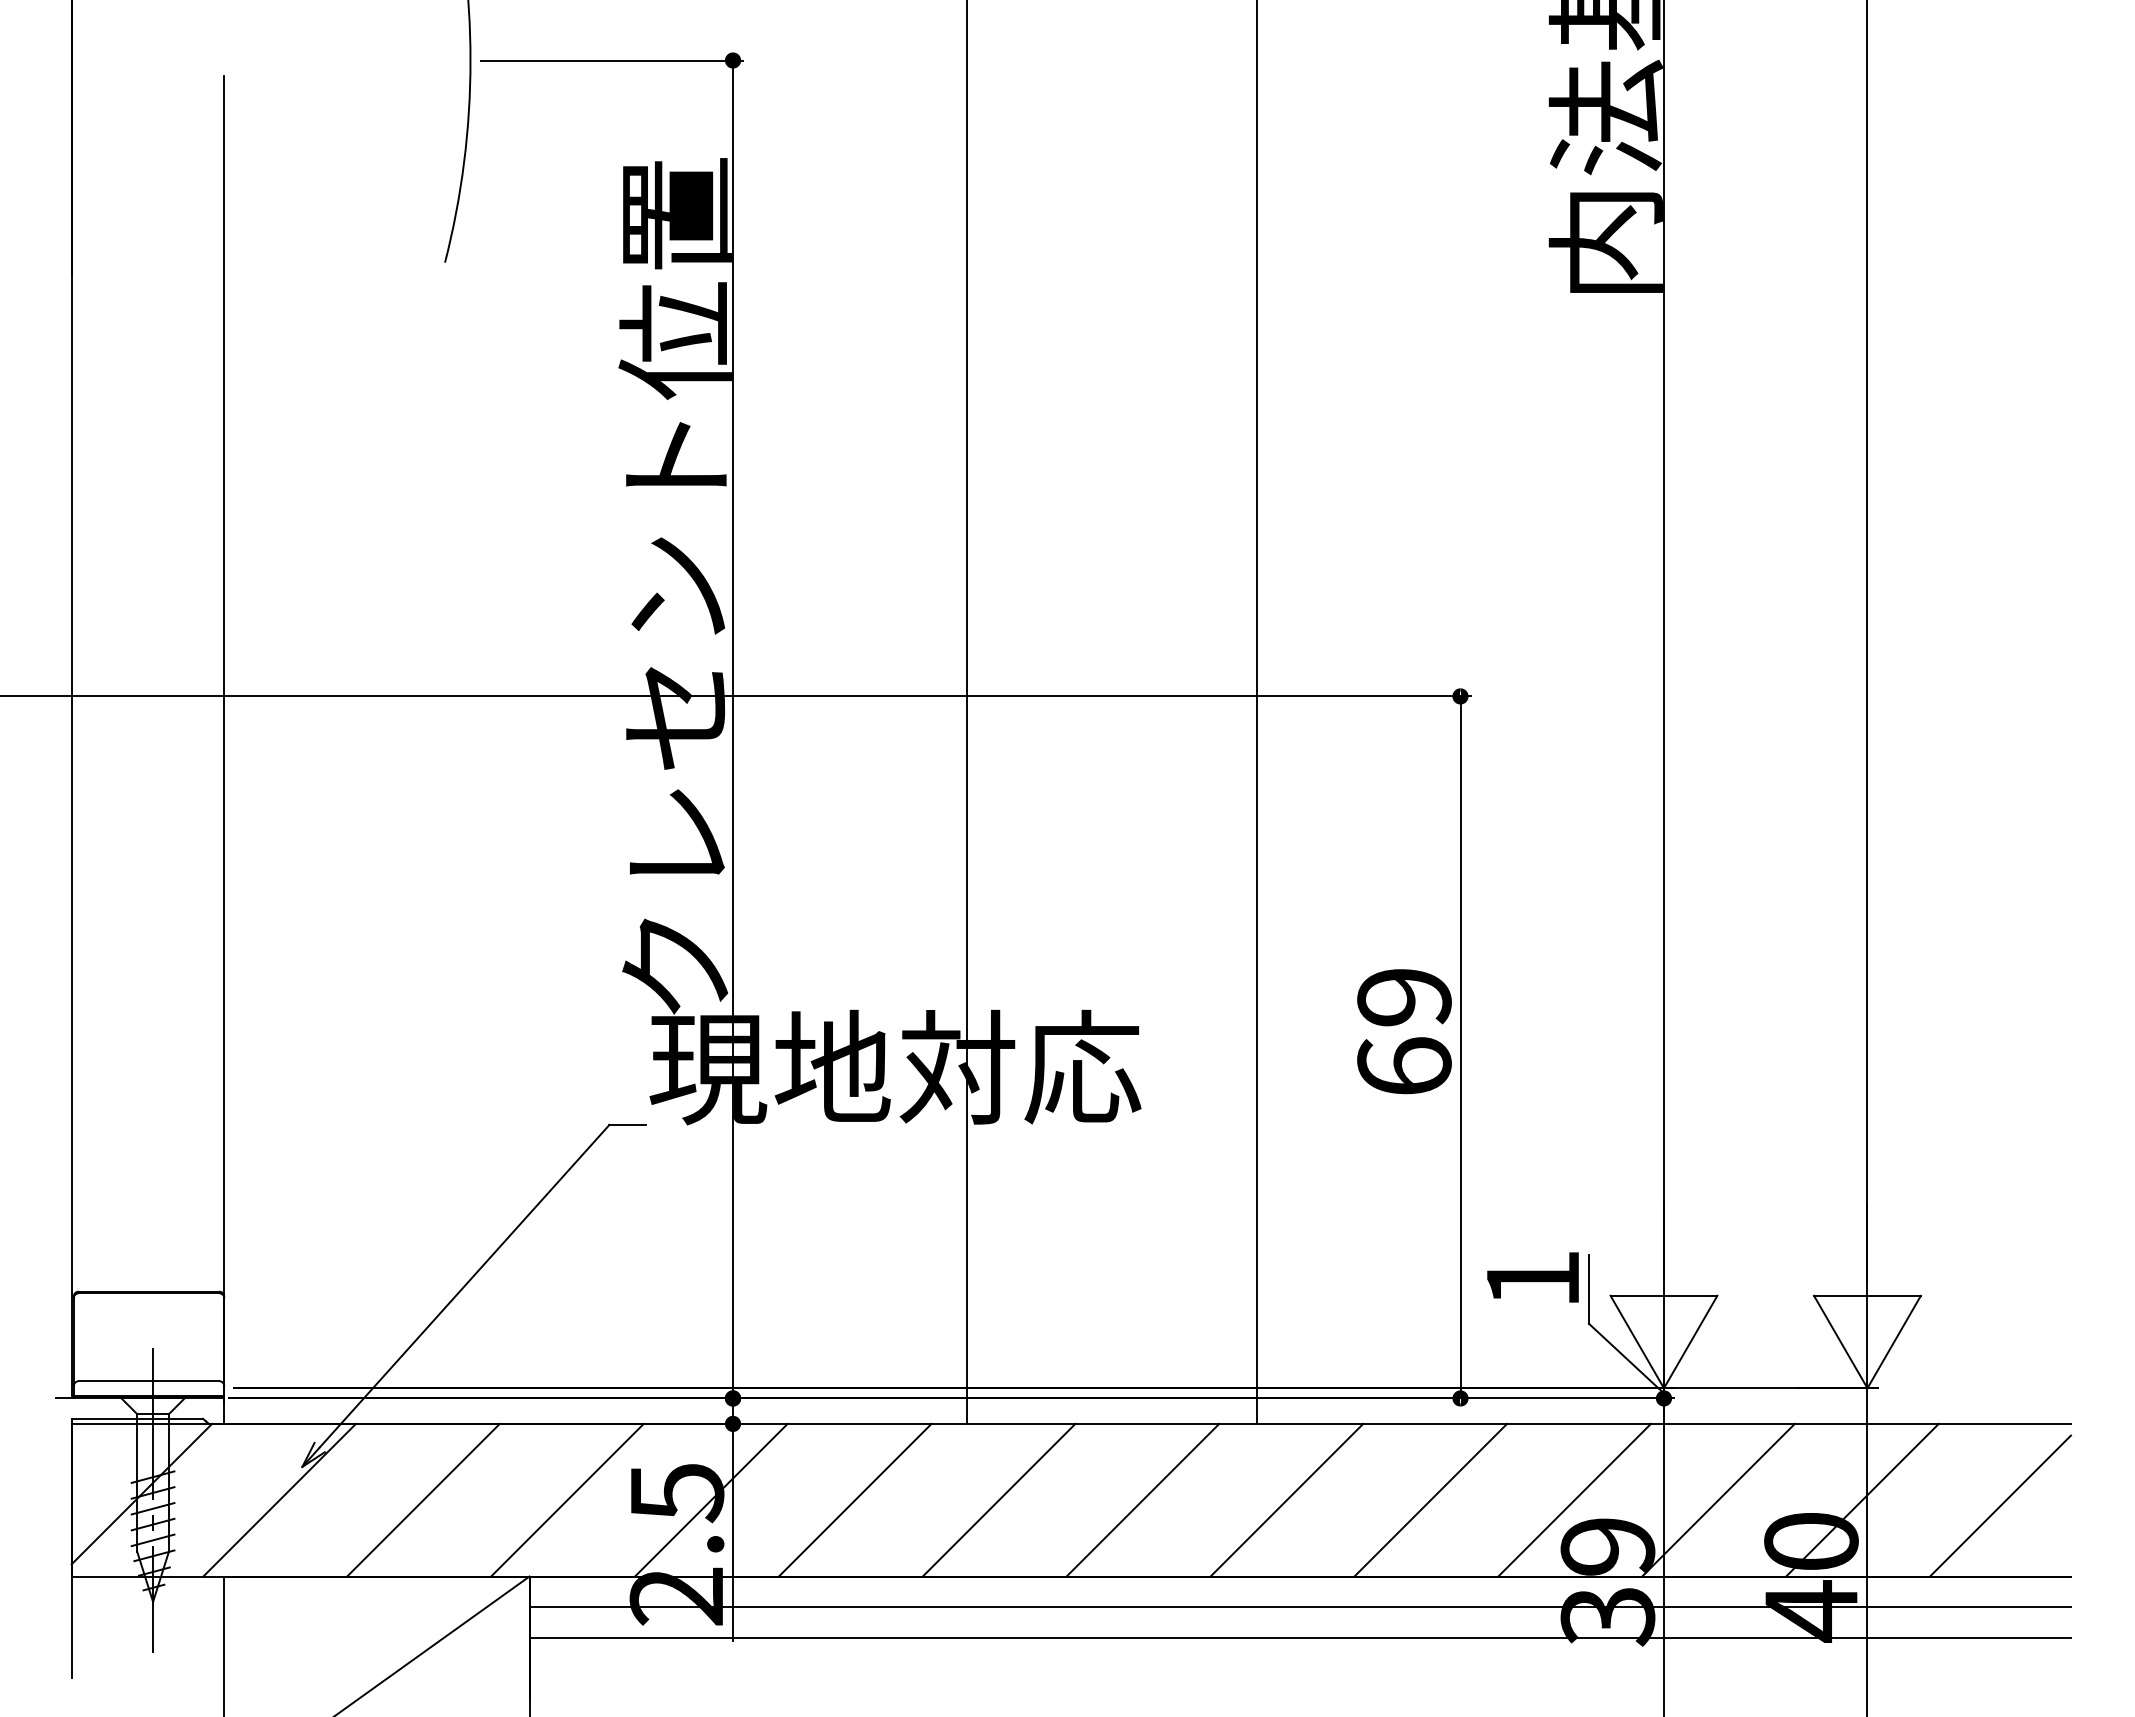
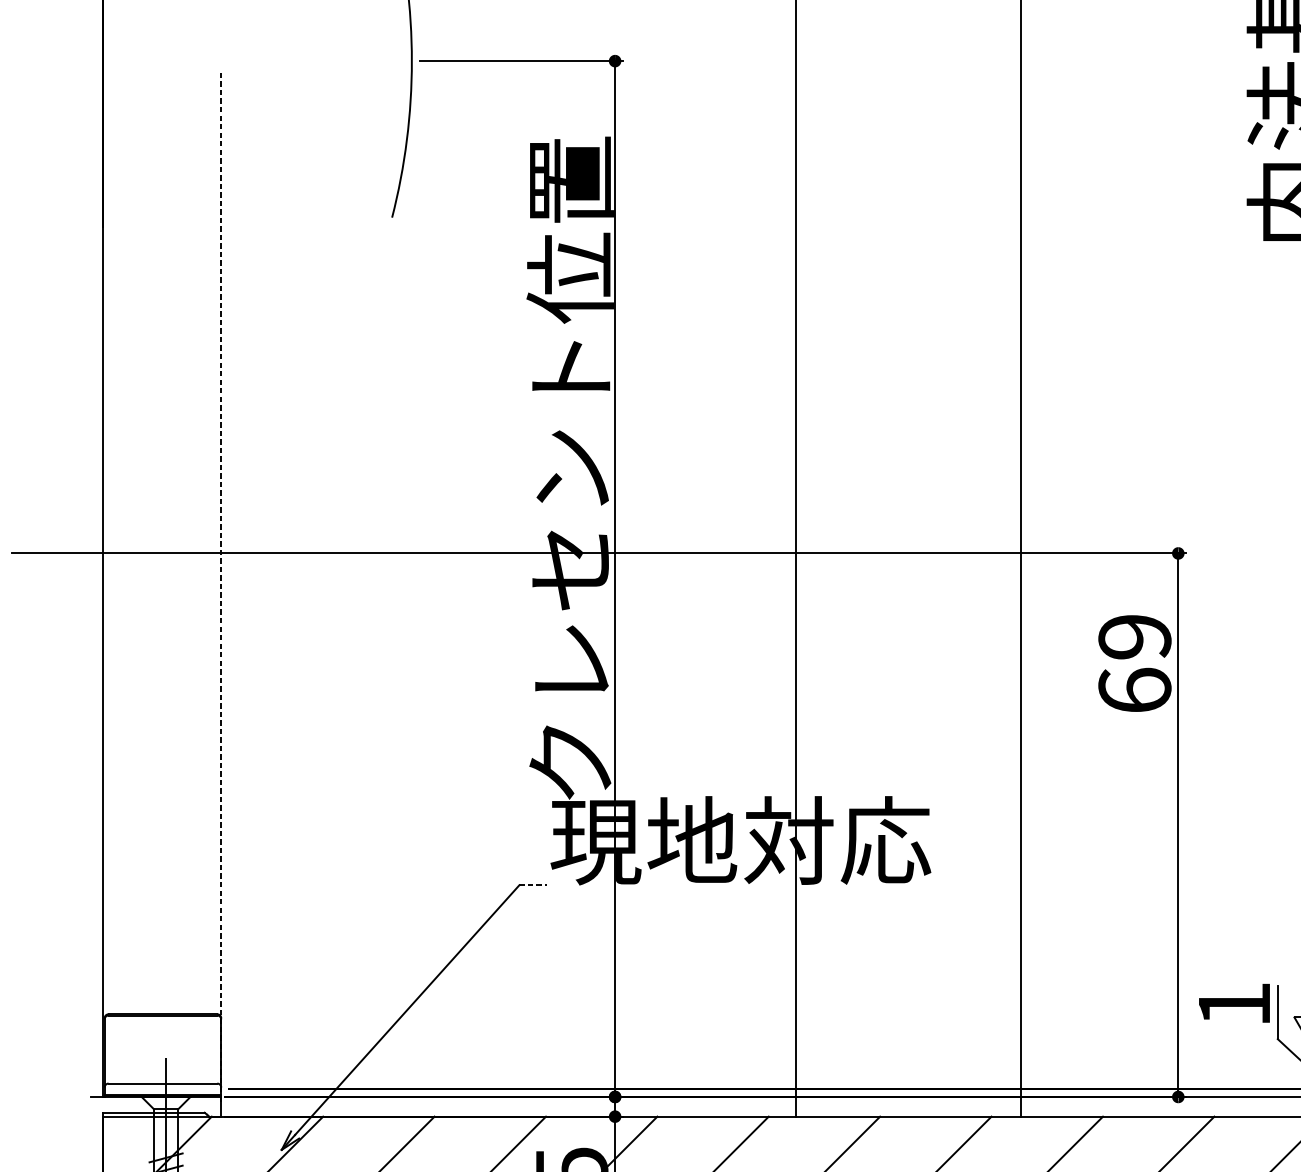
line: (224, 737) -> (221, 585), solid -> dashed
text: (1404, 1031) -> (1134, 663), moved
line: (627, 1124) -> (533, 884), solid -> dashed

